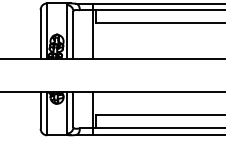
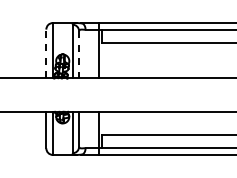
line: (40, 33) -> (46, 53), solid -> dashed
line: (73, 34) -> (79, 54), solid -> dashed

